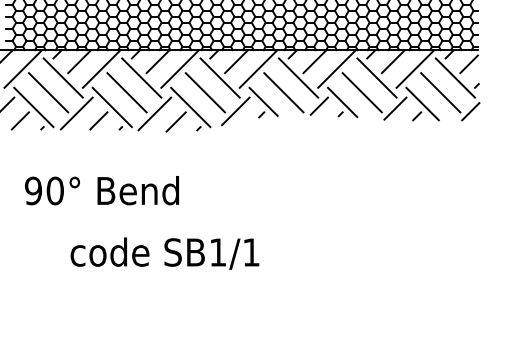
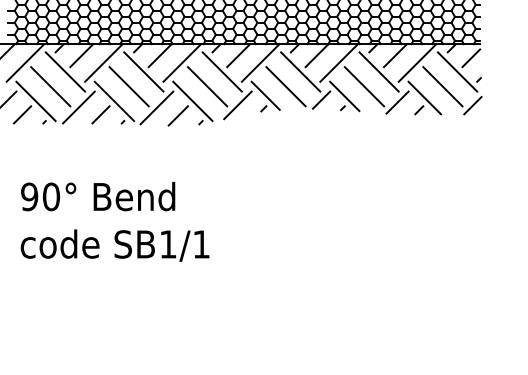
text: (102, 190) -> (98, 196), moved
text: (164, 253) -> (114, 245), moved

